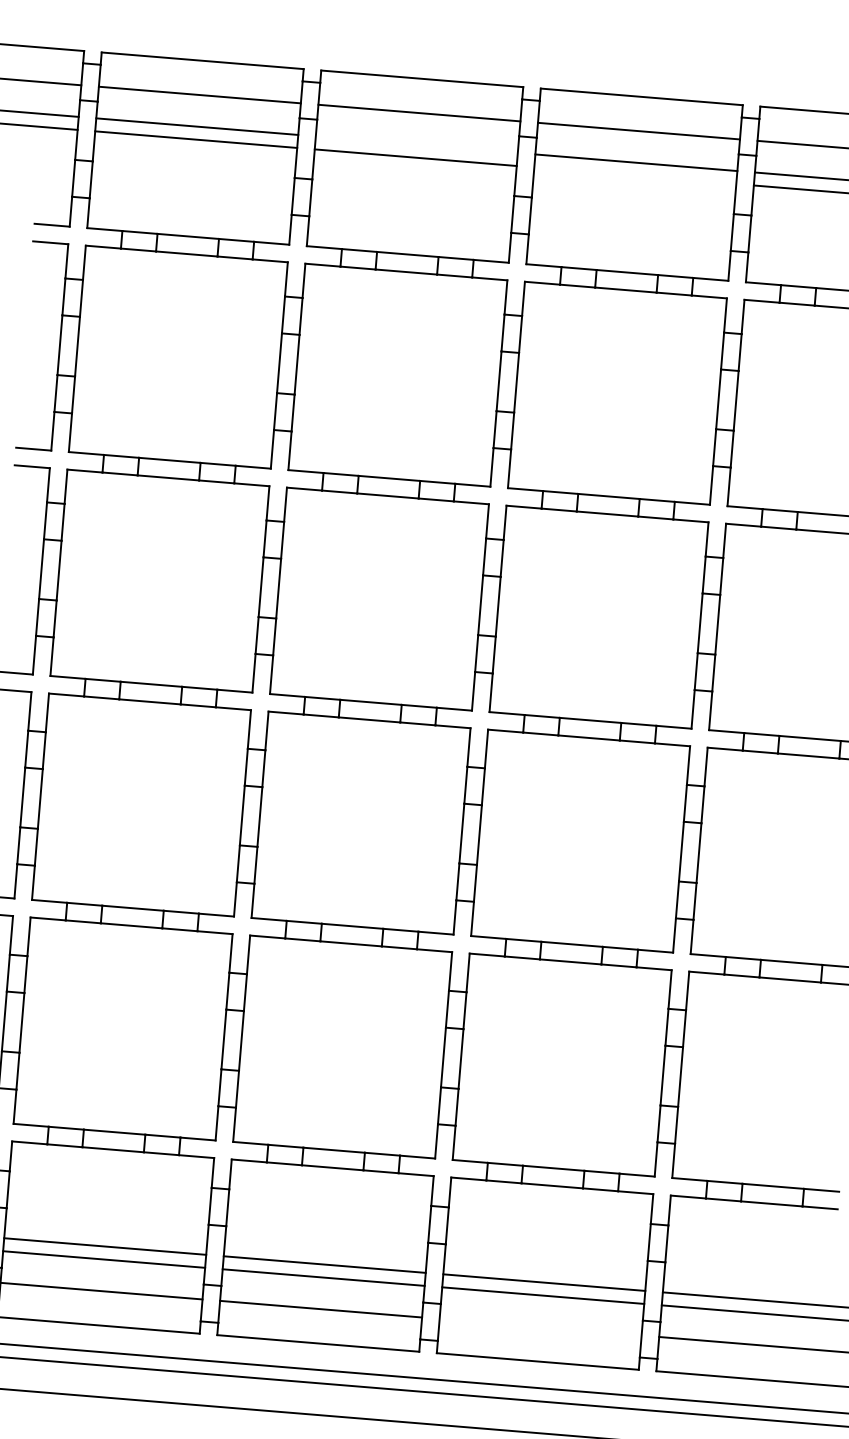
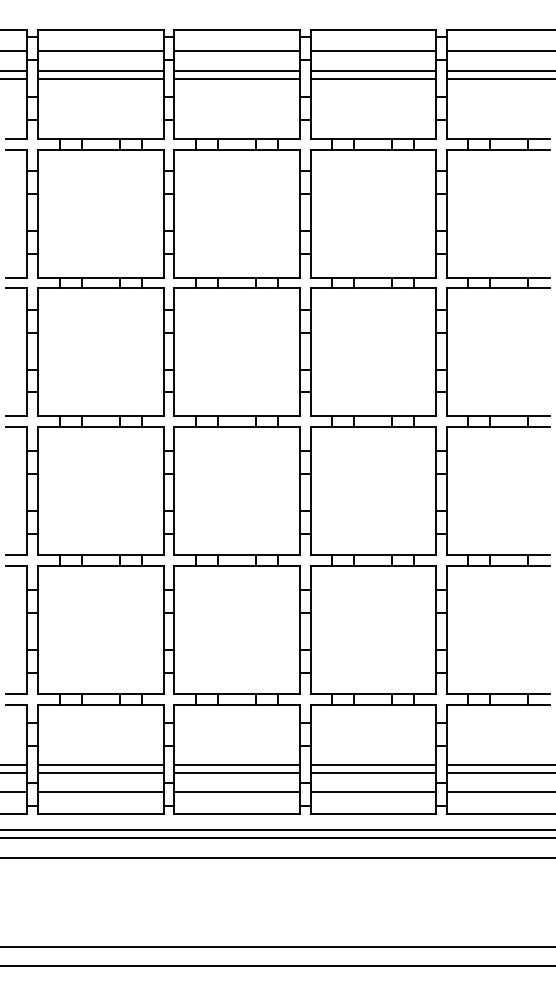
line: (416, 144) -> (236, 70), added
line: (634, 175) -> (372, 78), added
line: (539, 1327) -> (372, 792), added

